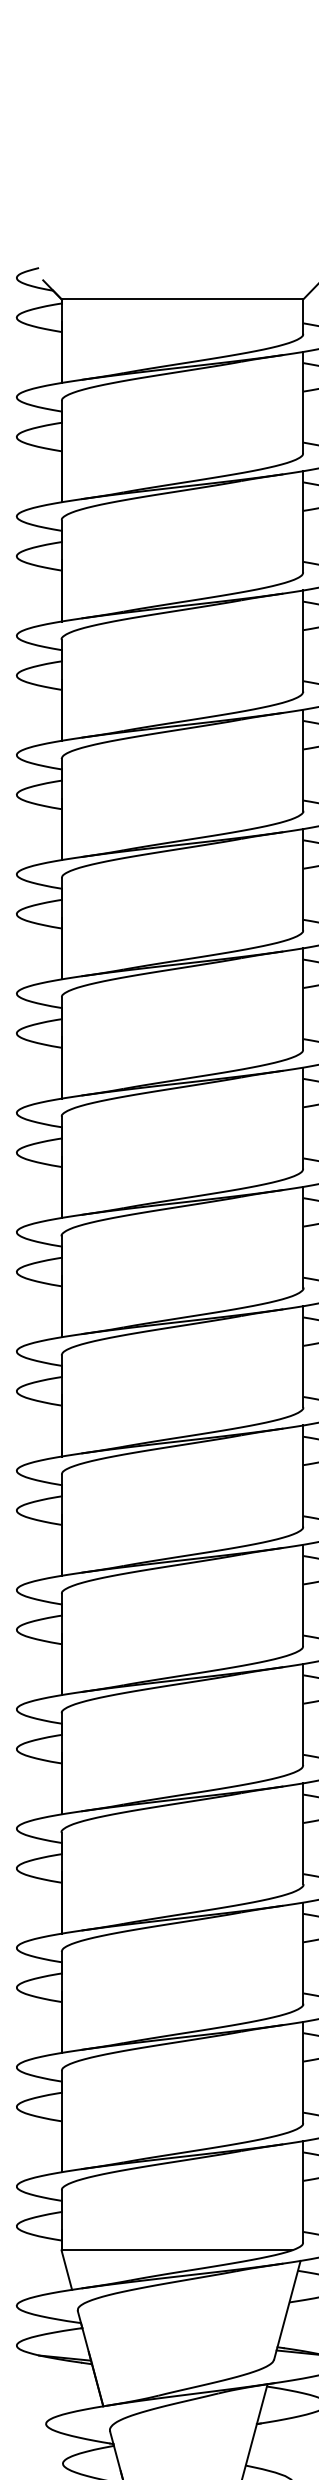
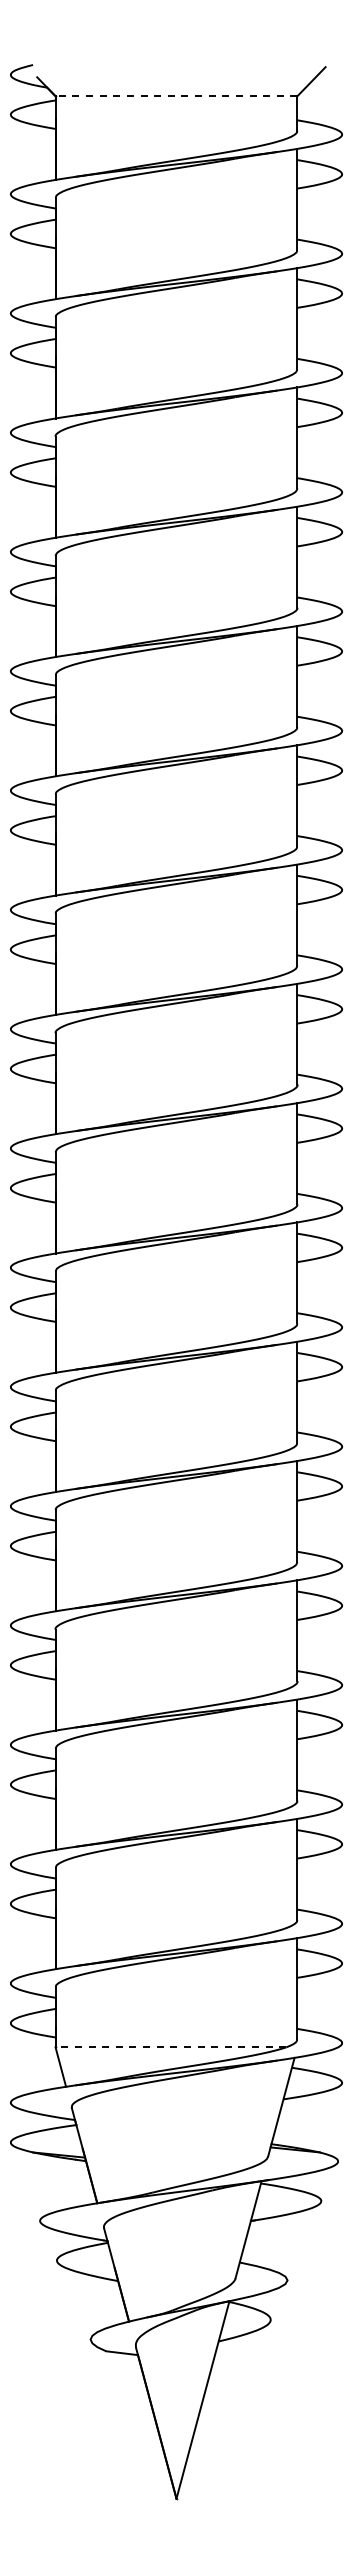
line: (182, 299) -> (176, 96), solid -> dashed
line: (176, 2250) -> (170, 2047), solid -> dashed

